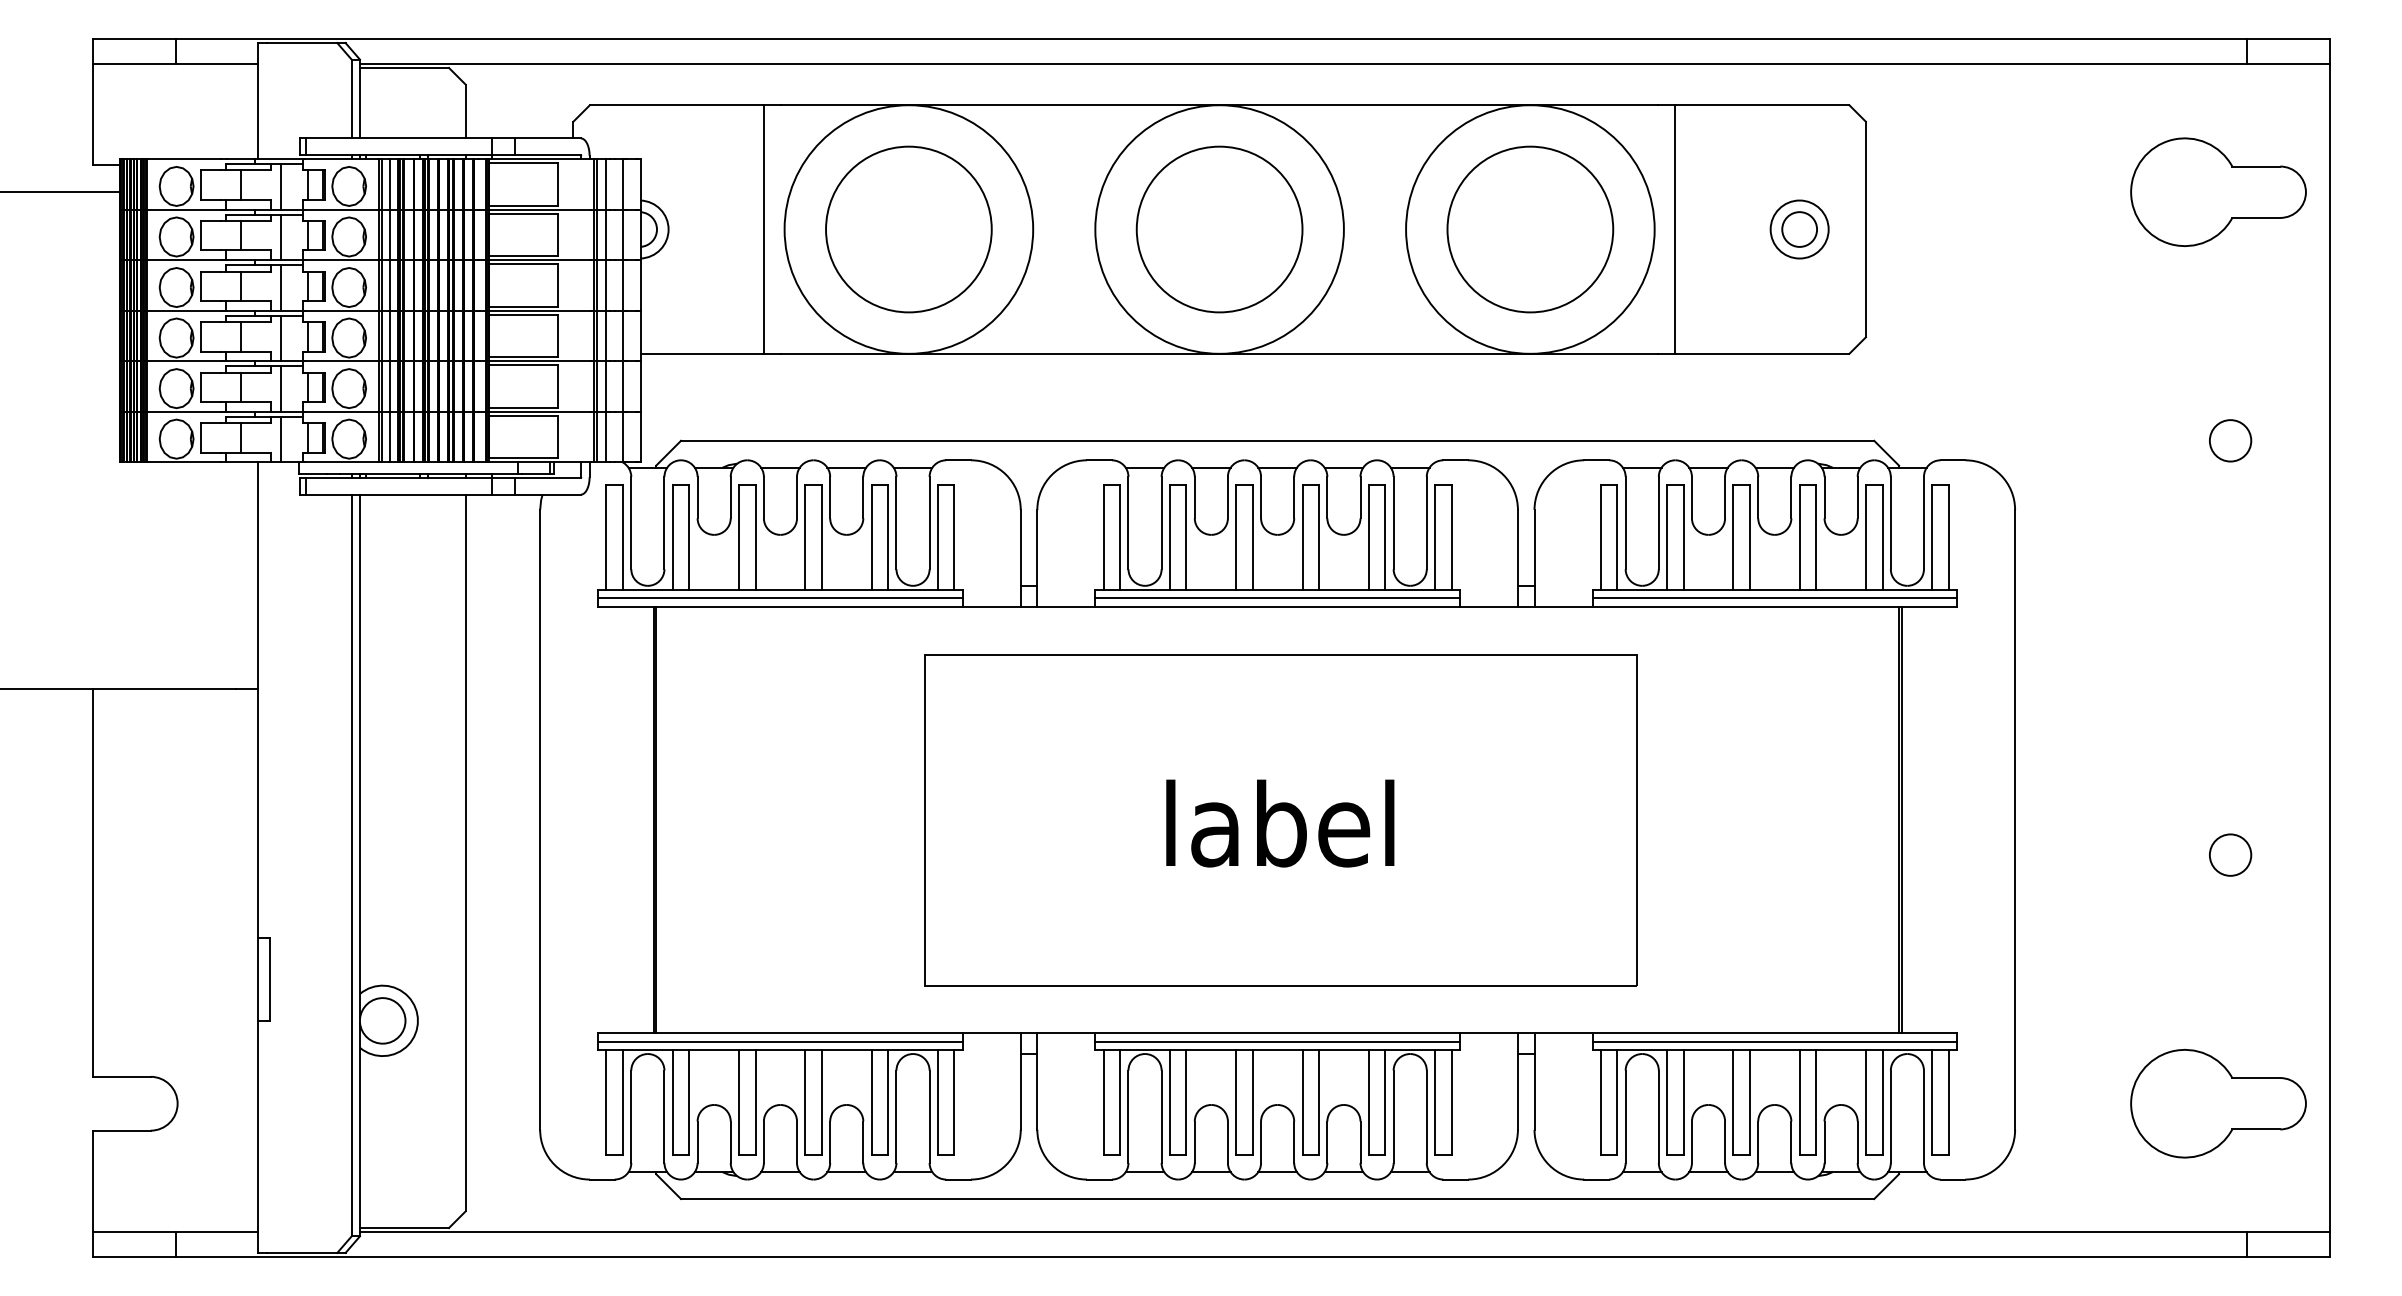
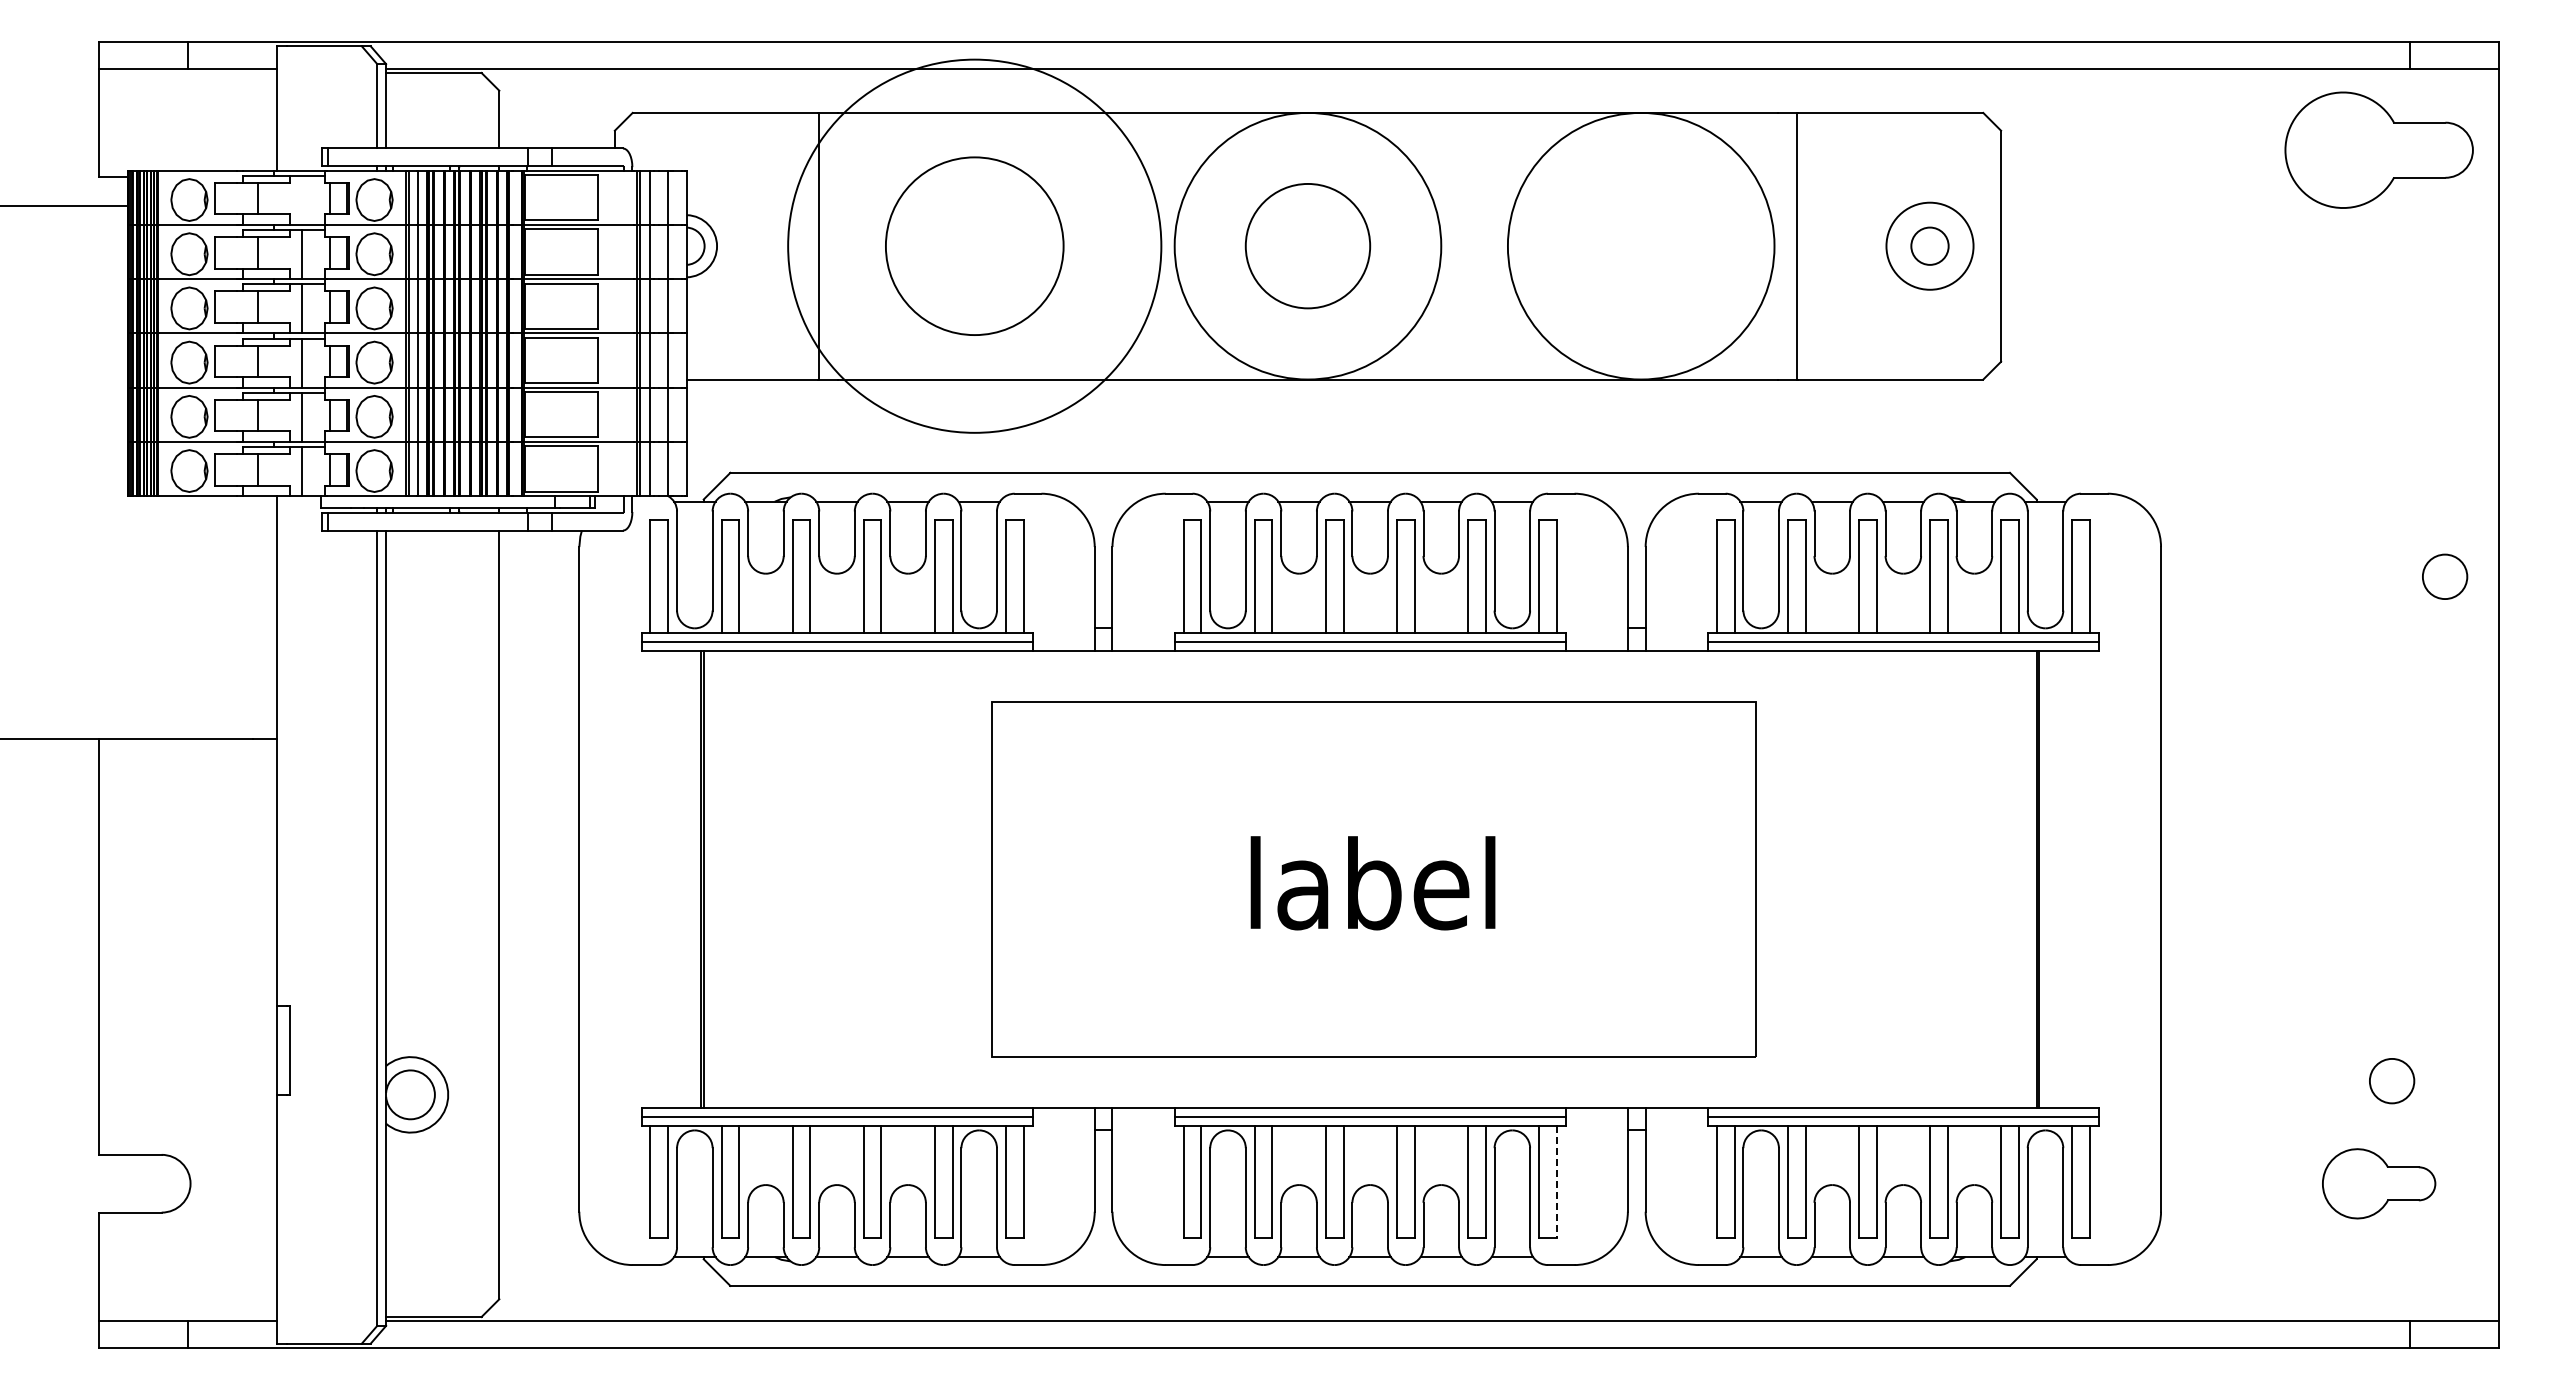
line: (281, 186) -> (301, 200), removed
part: (2217, 191) -> (2378, 149), moved
circle: (908, 228) -> (974, 245), size x1.4
circle: (1219, 228) -> (1307, 245), size x0.7
circle: (1529, 228) -> (1640, 245), removed
circle: (1799, 229) -> (1929, 246), size x1.4
circle: (2230, 440) -> (2445, 576), moved
circle: (2230, 855) -> (2392, 1081), moved
line: (1451, 1102) -> (1556, 1182), solid -> dashed
part: (2217, 1103) -> (2378, 1183), size x0.6

